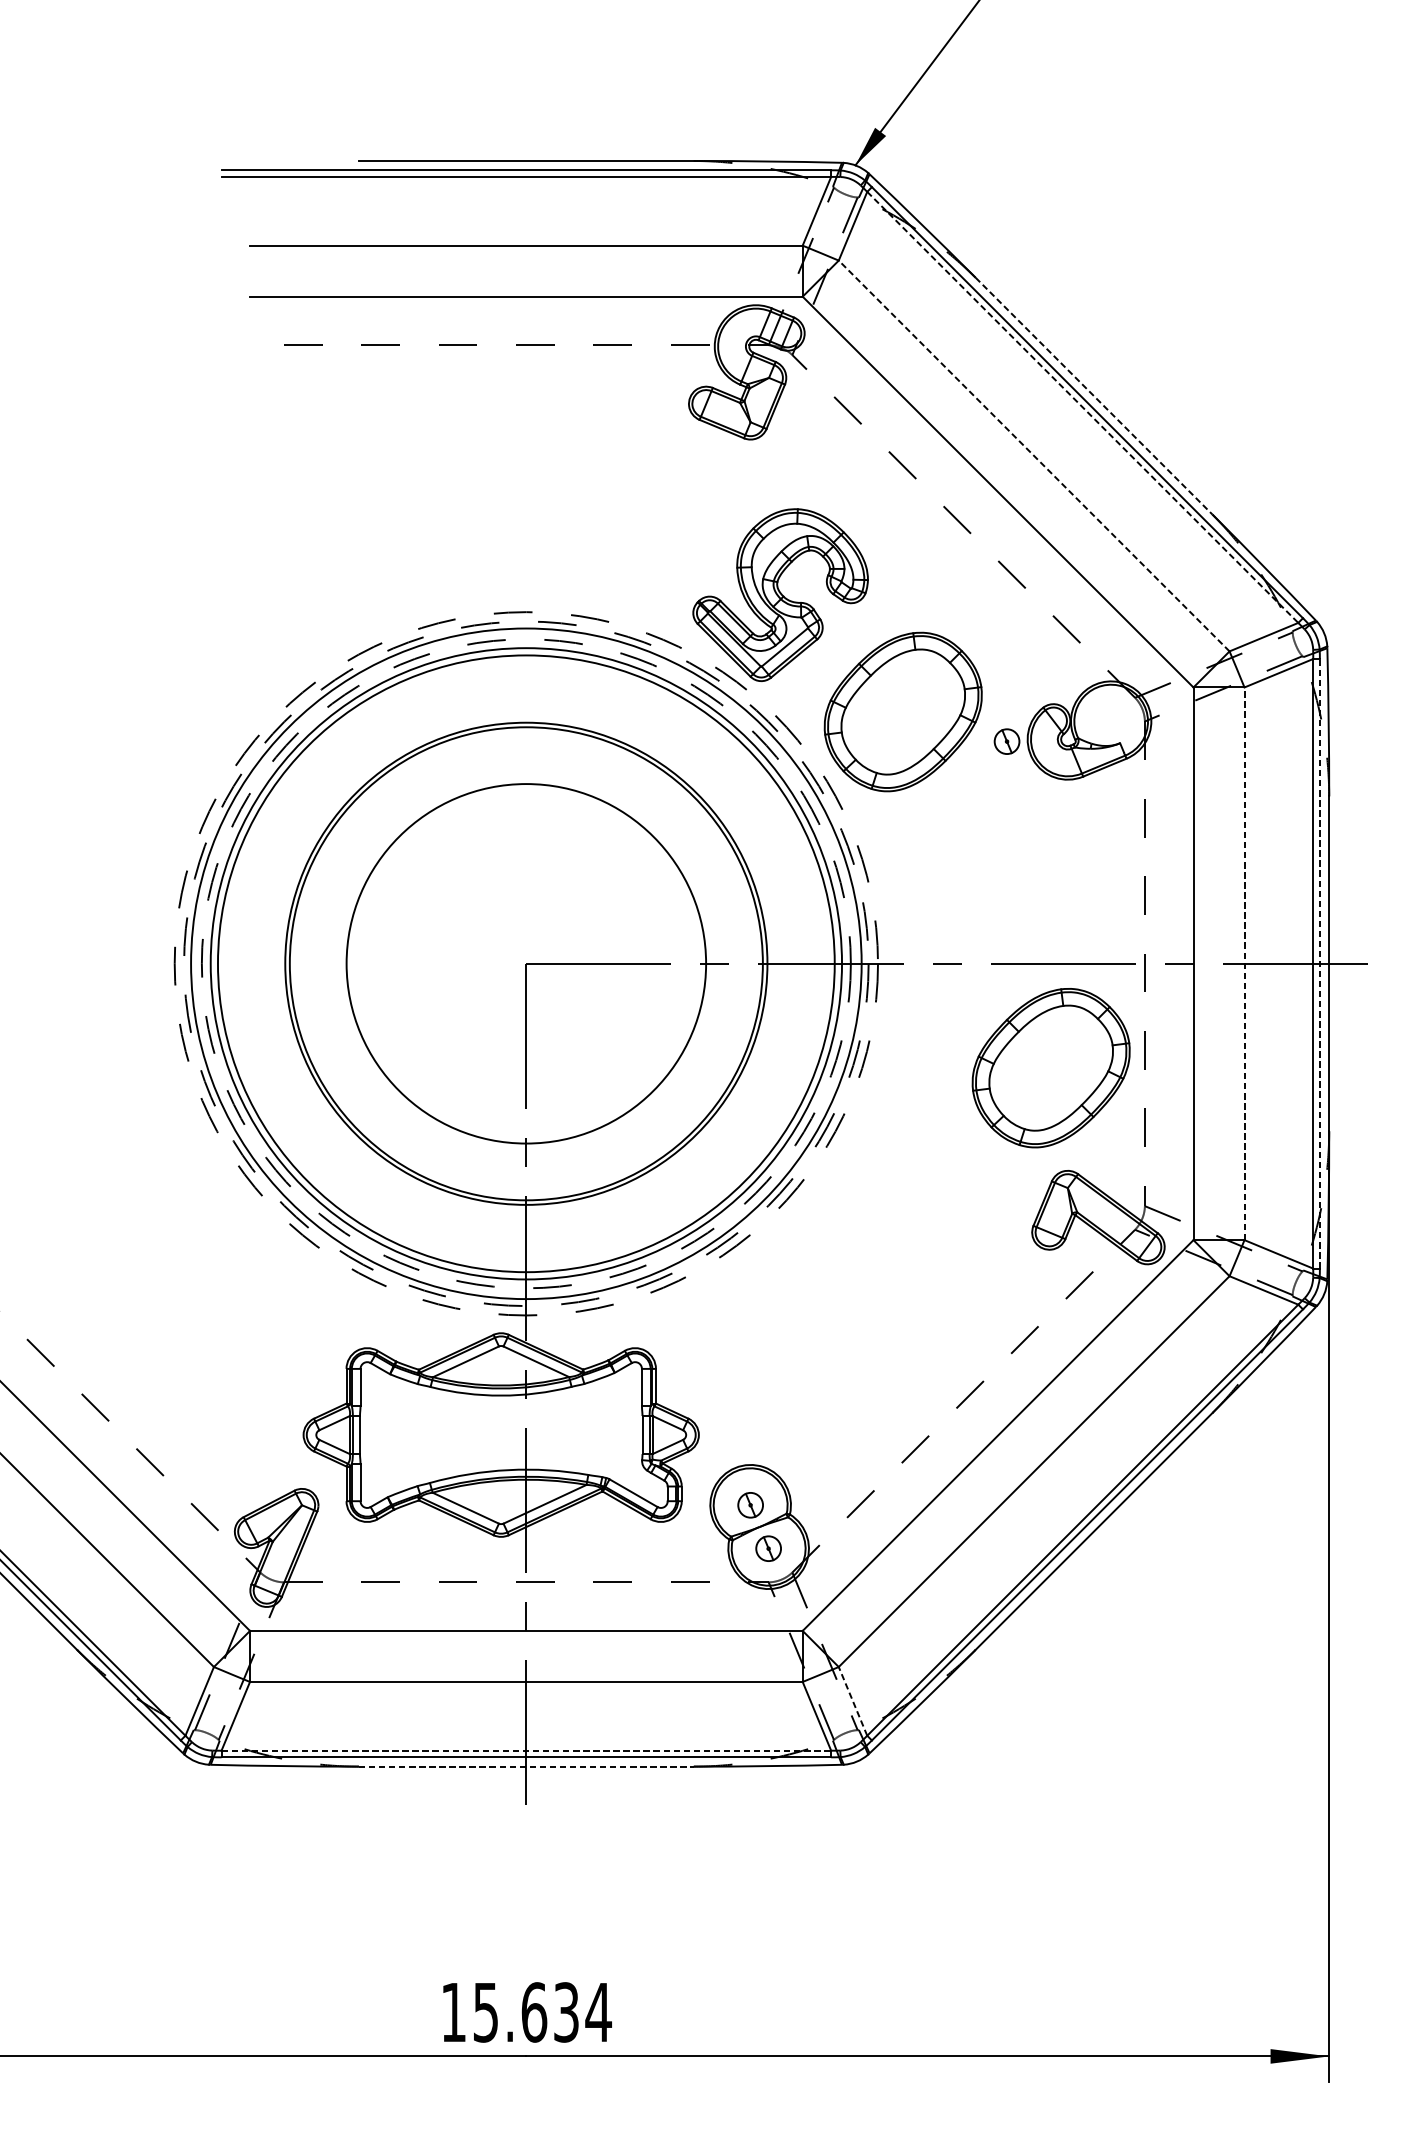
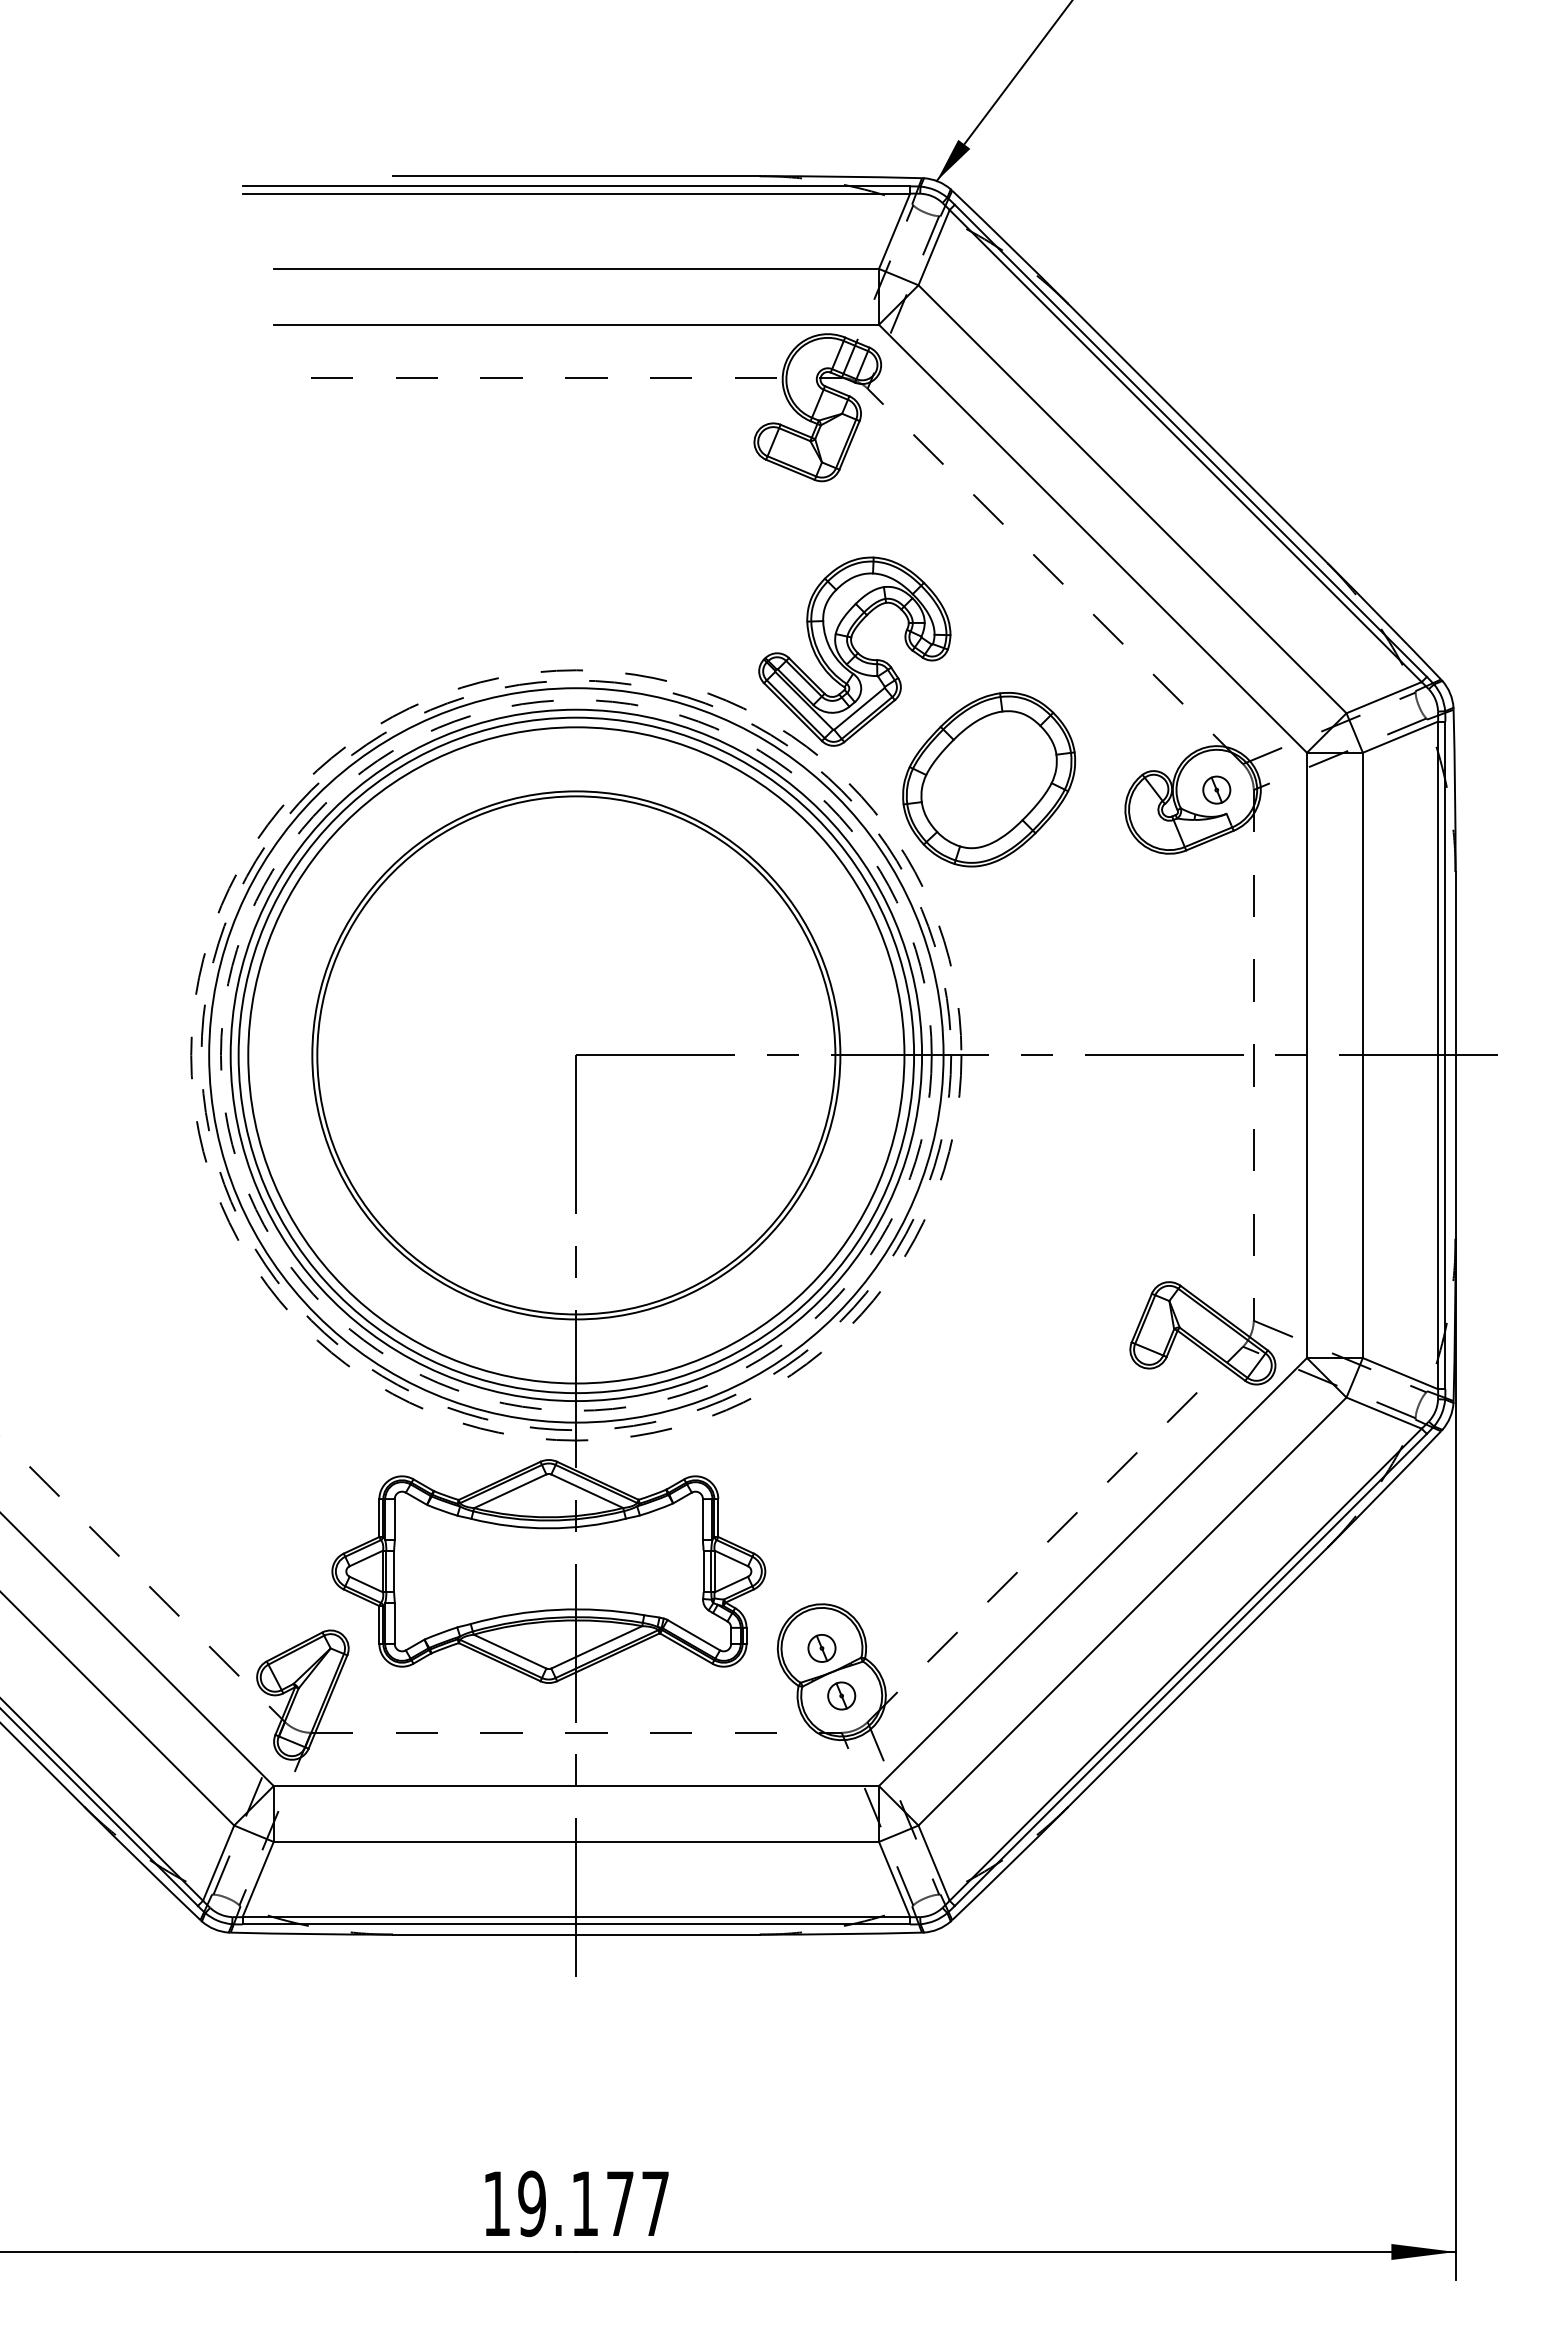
line: (1094, 396) -> (1198, 434), dashed -> solid
line: (1082, 407) -> (1185, 446), dashed -> solid
line: (1034, 456) -> (1132, 499), dashed -> solid
part: (1006, 741) -> (1216, 789), moved
circle: (526, 963) -> (576, 1055), size x1.67
line: (1244, 963) -> (1362, 1055), dashed -> solid
line: (1319, 963) -> (1445, 1055), dashed -> solid
part: (1050, 1067) -> (1150, 1169), removed
line: (853, 1701) -> (934, 1863), dashed -> solid
line: (526, 1750) -> (576, 1917), dashed -> solid
line: (526, 1766) -> (576, 1934), dashed -> solid
text: (542, 2012) -> (594, 2203), 15.634 -> 19.177

